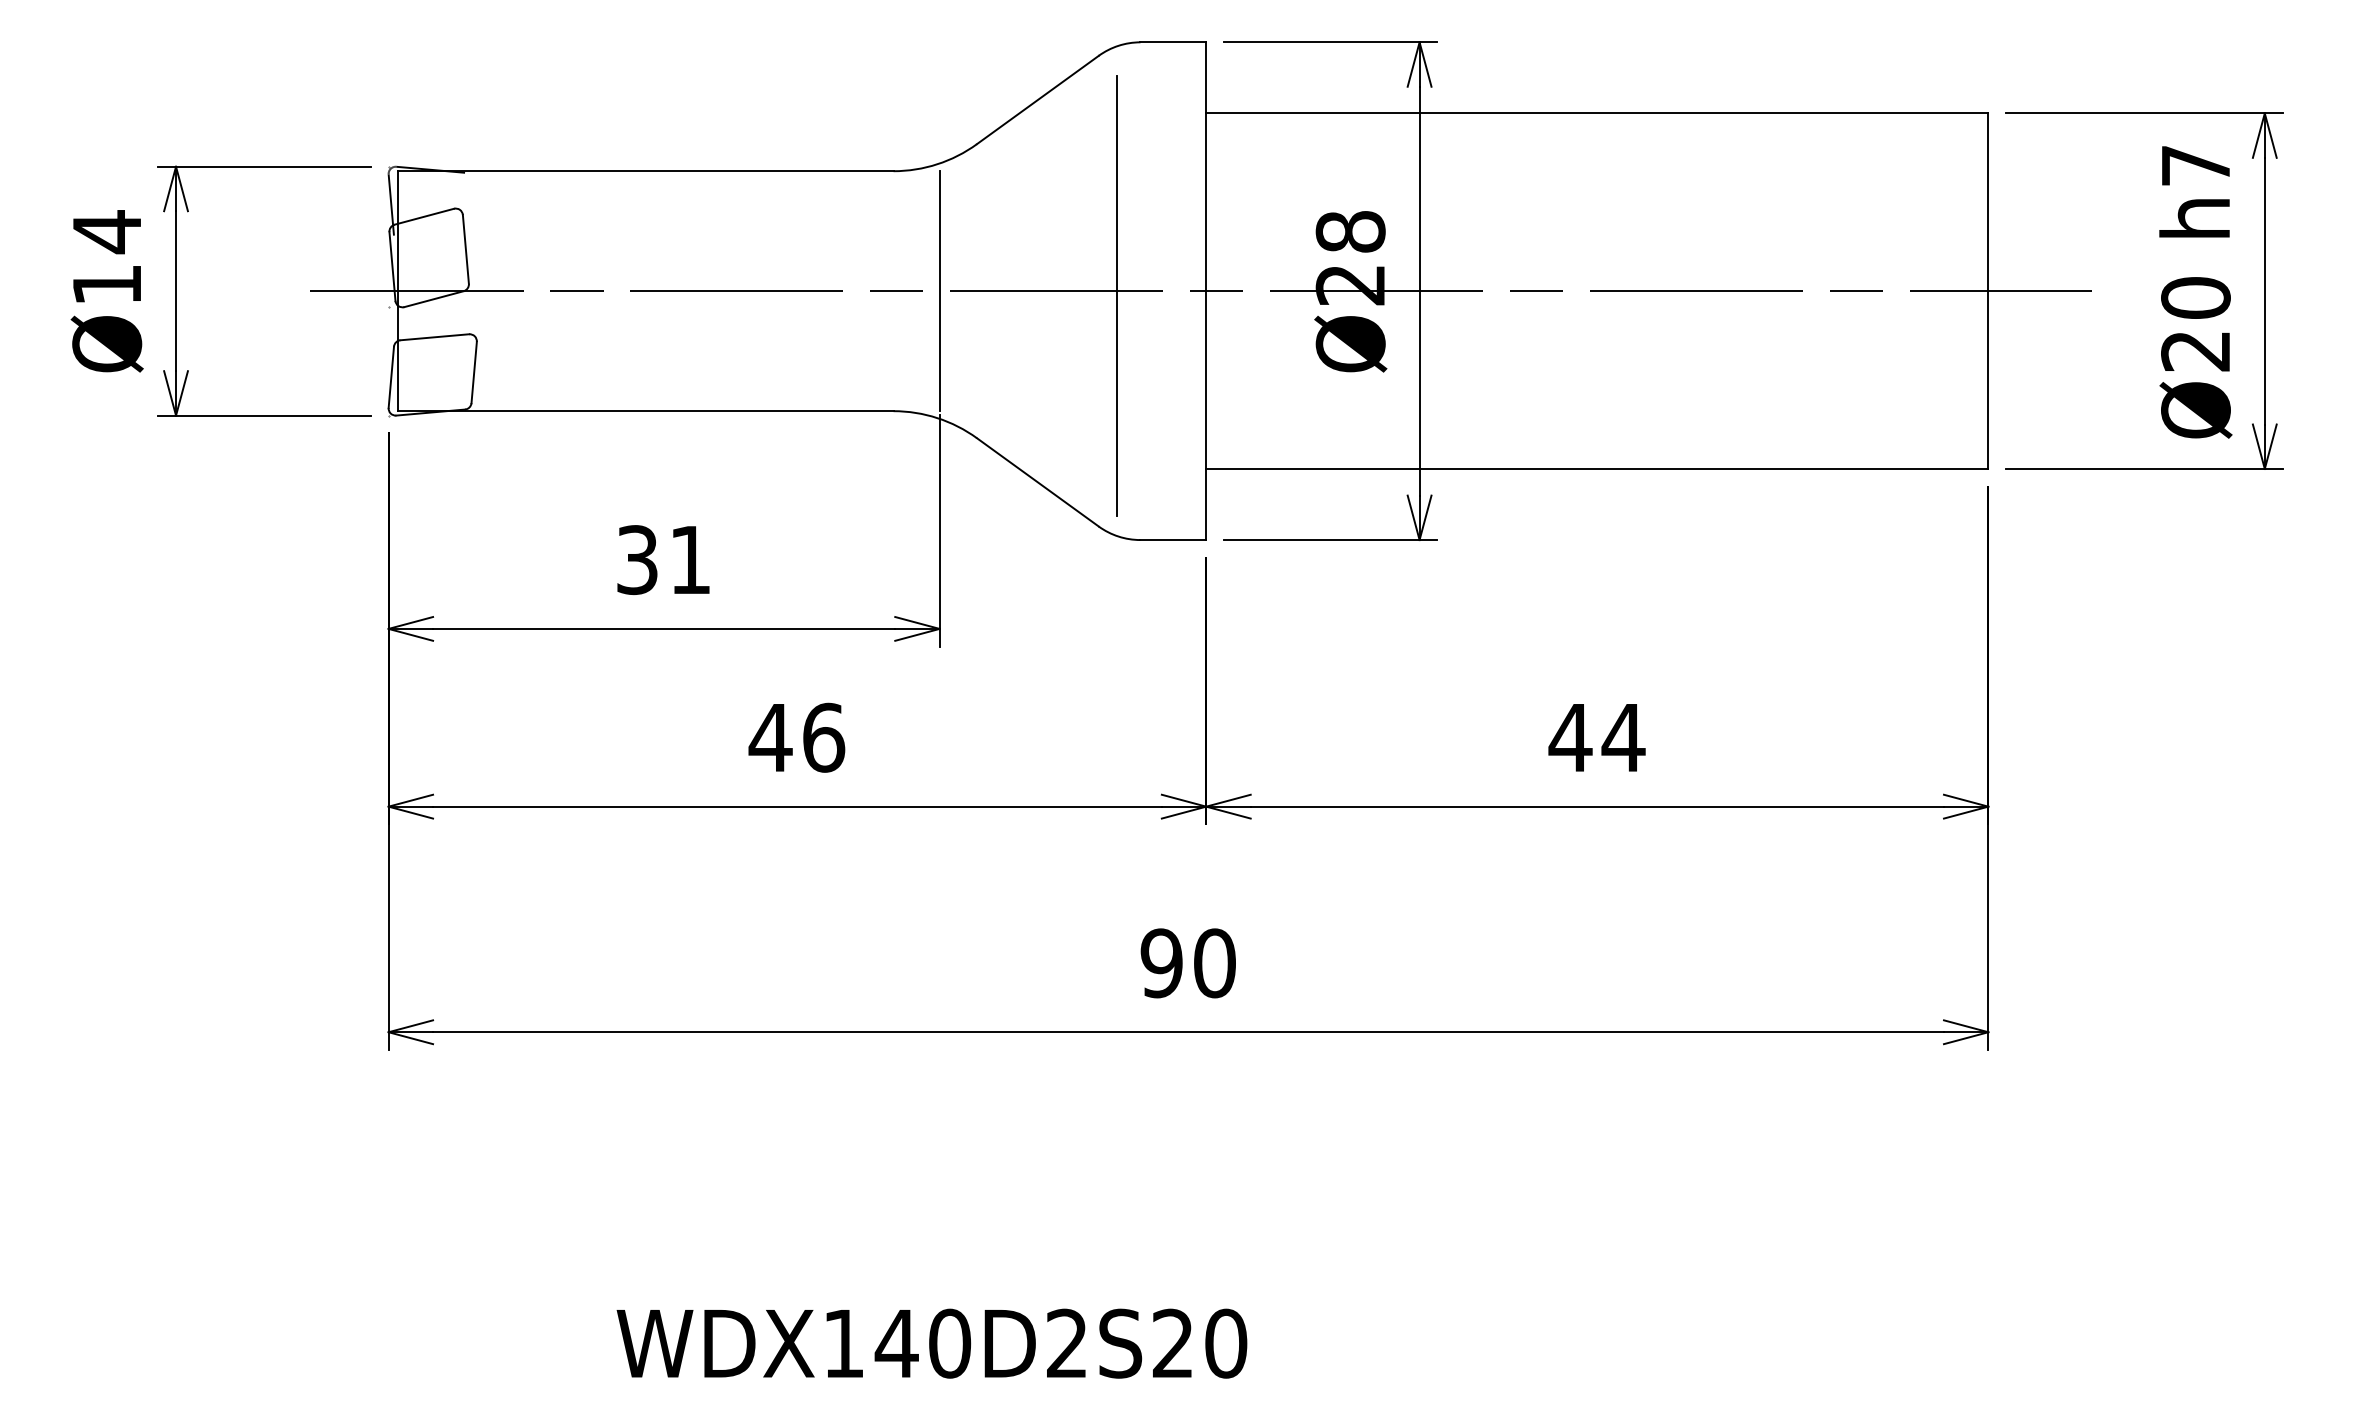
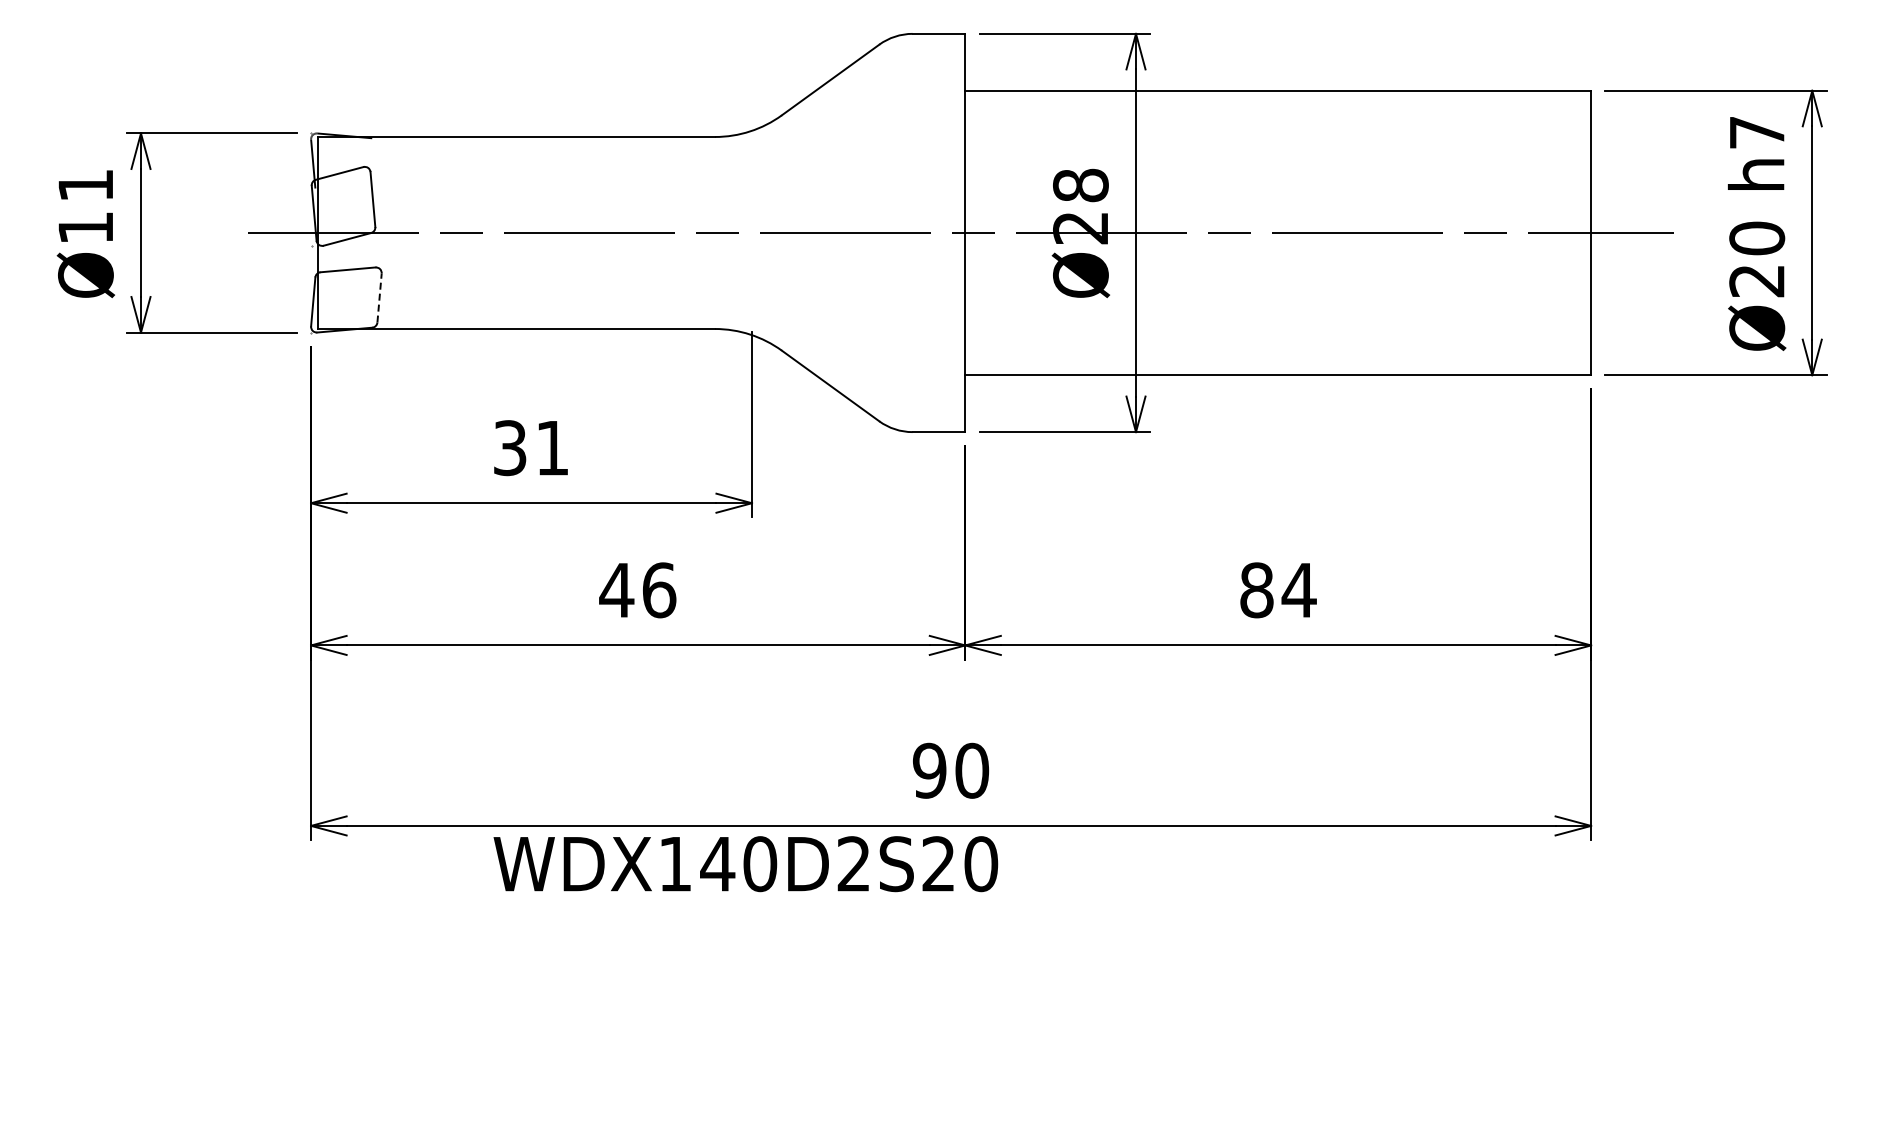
text: (106, 231) -> (85, 185), Ø14 -> Ø11
line: (940, 291) -> (752, 233), removed
line: (1117, 295) -> (894, 236), removed
line: (474, 373) -> (379, 298), solid -> dashed
text: (1570, 737) -> (1256, 590), 44 -> 84
text: (931, 1344) -> (745, 864), moved

